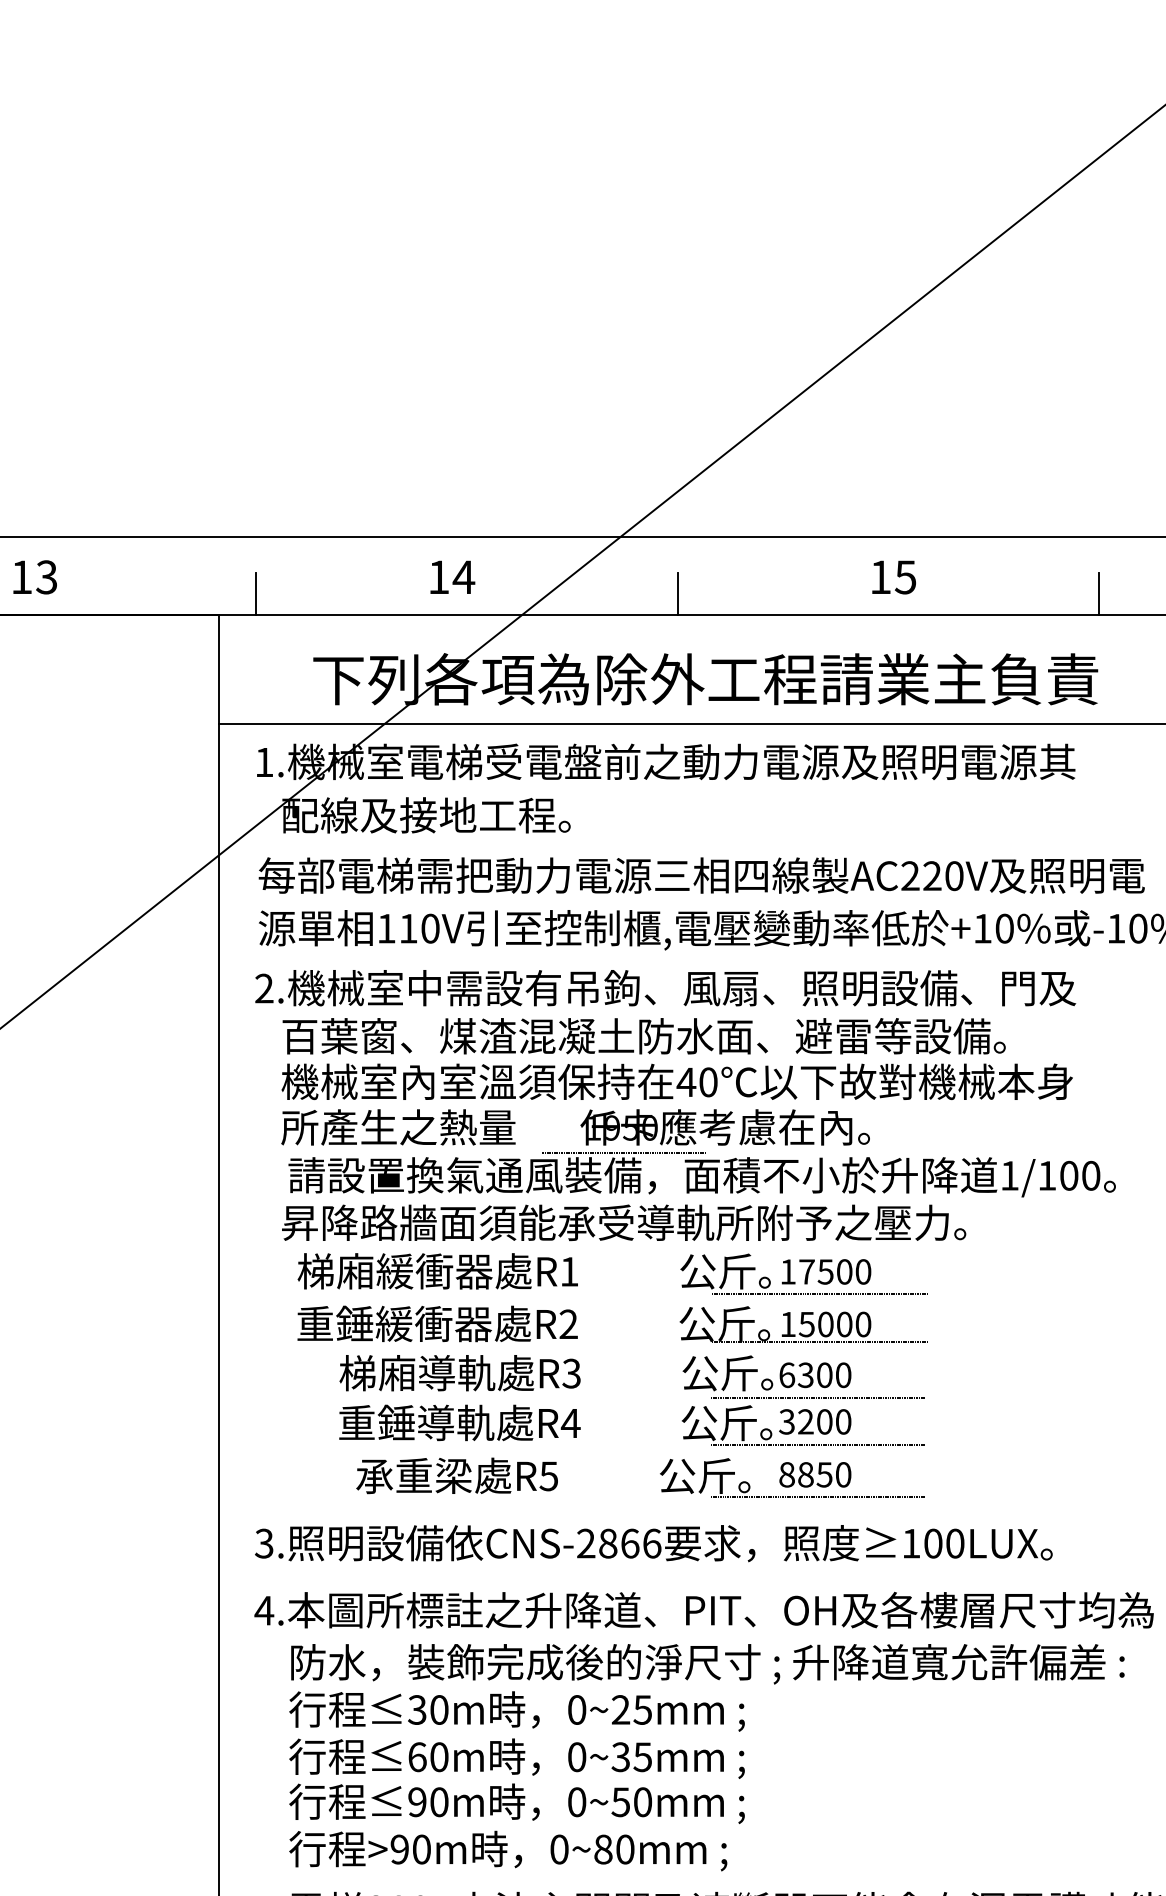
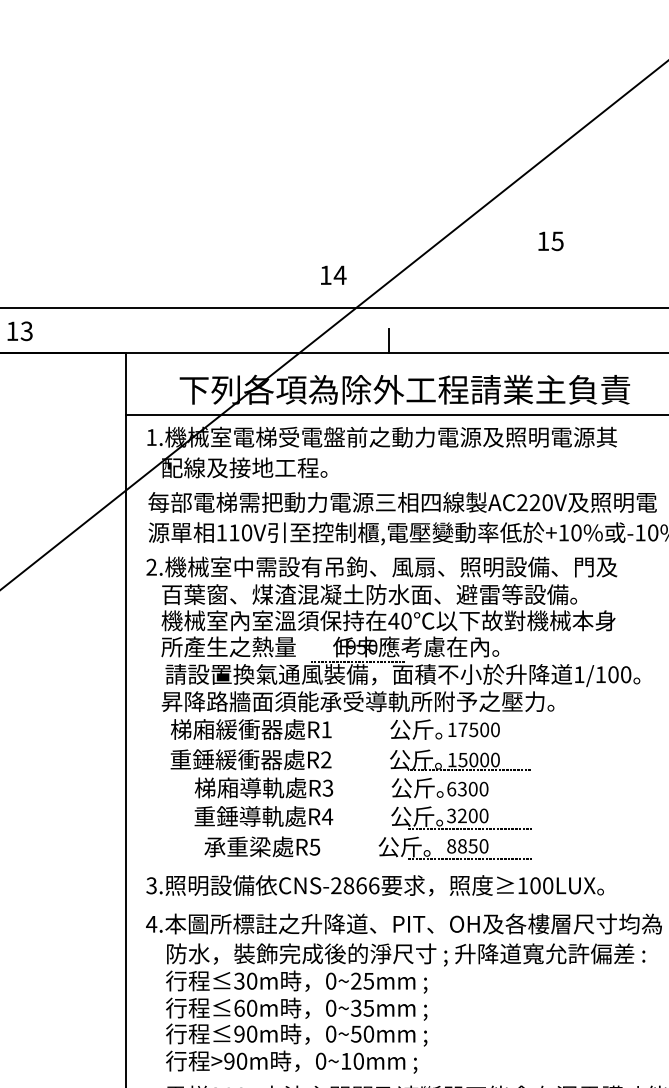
text: (452, 575) -> (333, 274), moved
text: (893, 577) -> (550, 241), moved
line: (257, 593) -> (147, 340), removed
line: (1098, 593) -> (630, 340), removed
line: (820, 1293) -> (470, 742), removed
line: (818, 1398) -> (469, 802), removed
text: (603, 1848) -> (346, 1060), 0~80mm -> 0~10mm

